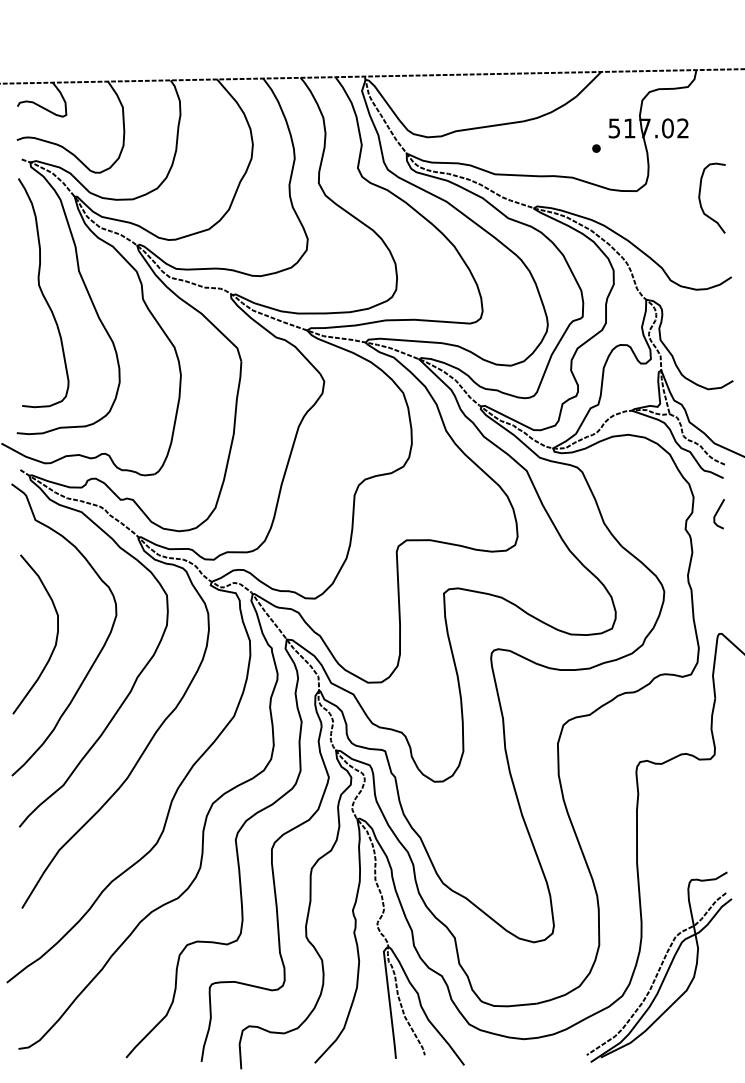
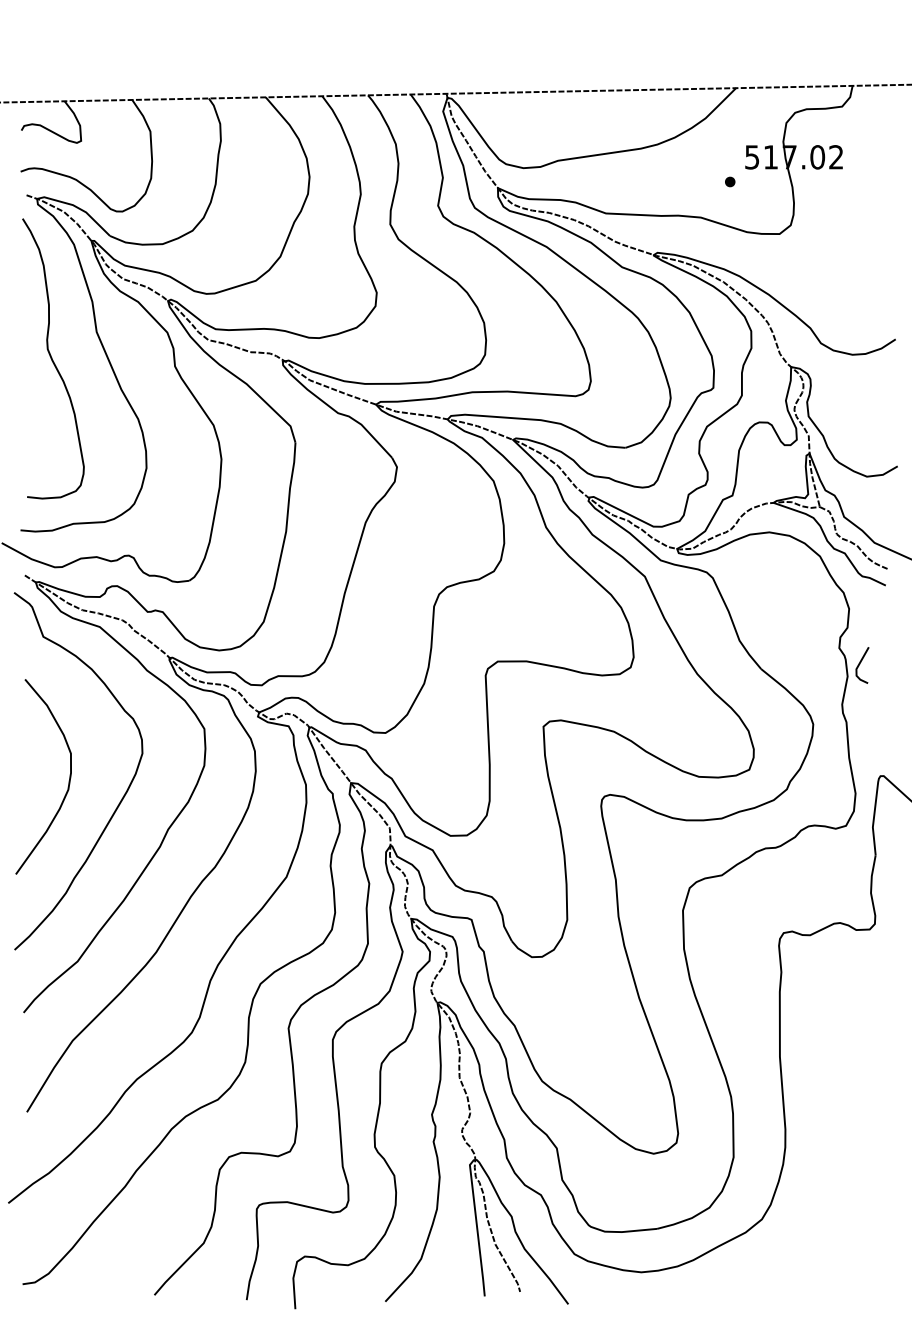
curve: (700, 198) -> (857, 243), removed
line: (717, 513) -> (860, 664), moved
part: (659, 966) -> (807, 1183), removed

